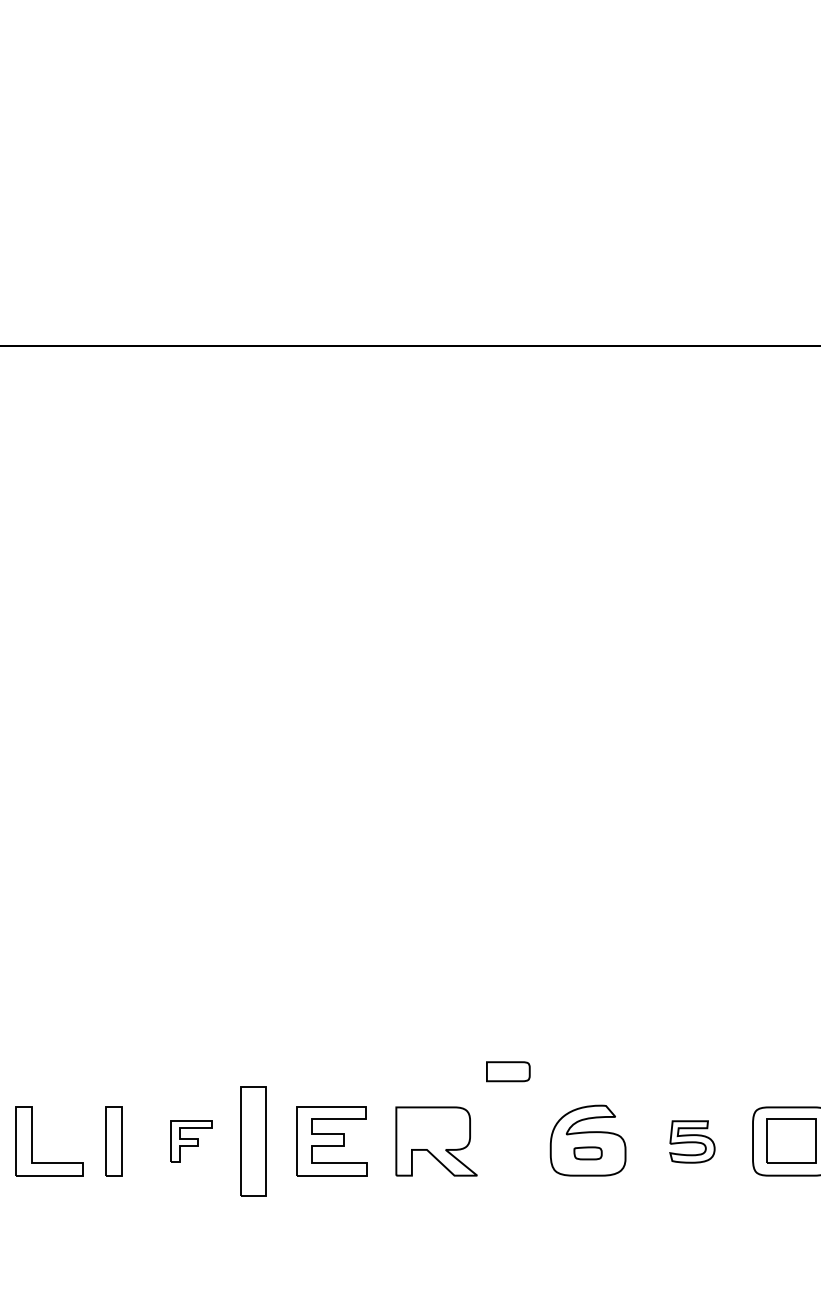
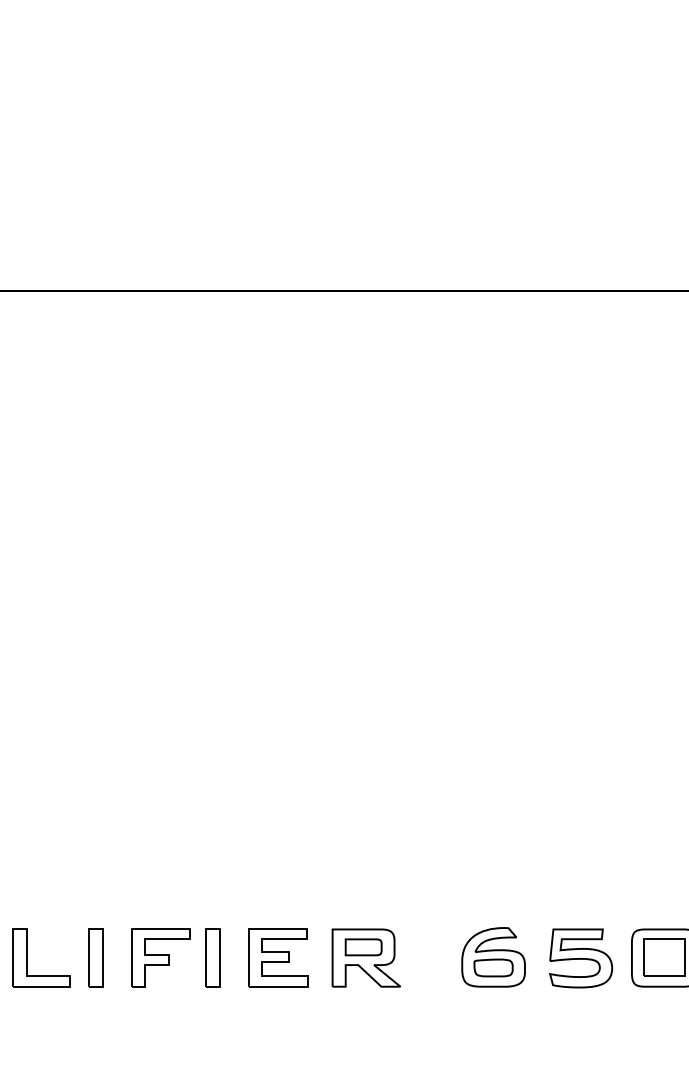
part: (508, 1071) -> (363, 947), moved
part: (191, 1141) -> (160, 958), size x1.67
part: (253, 1141) -> (212, 958), size x0.62
part: (692, 1141) -> (581, 958), size x1.67
part: (587, 1153) -> (493, 968), size x1.67

